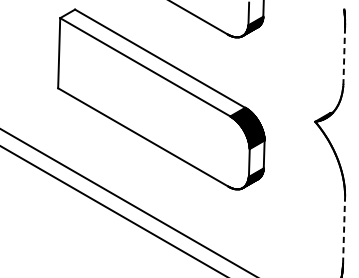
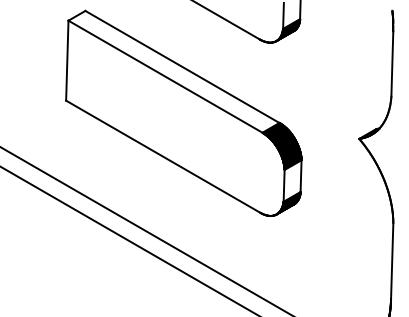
line: (344, 56) -> (392, 64), dashed -> solid
line: (344, 229) -> (392, 261), dashed -> solid

